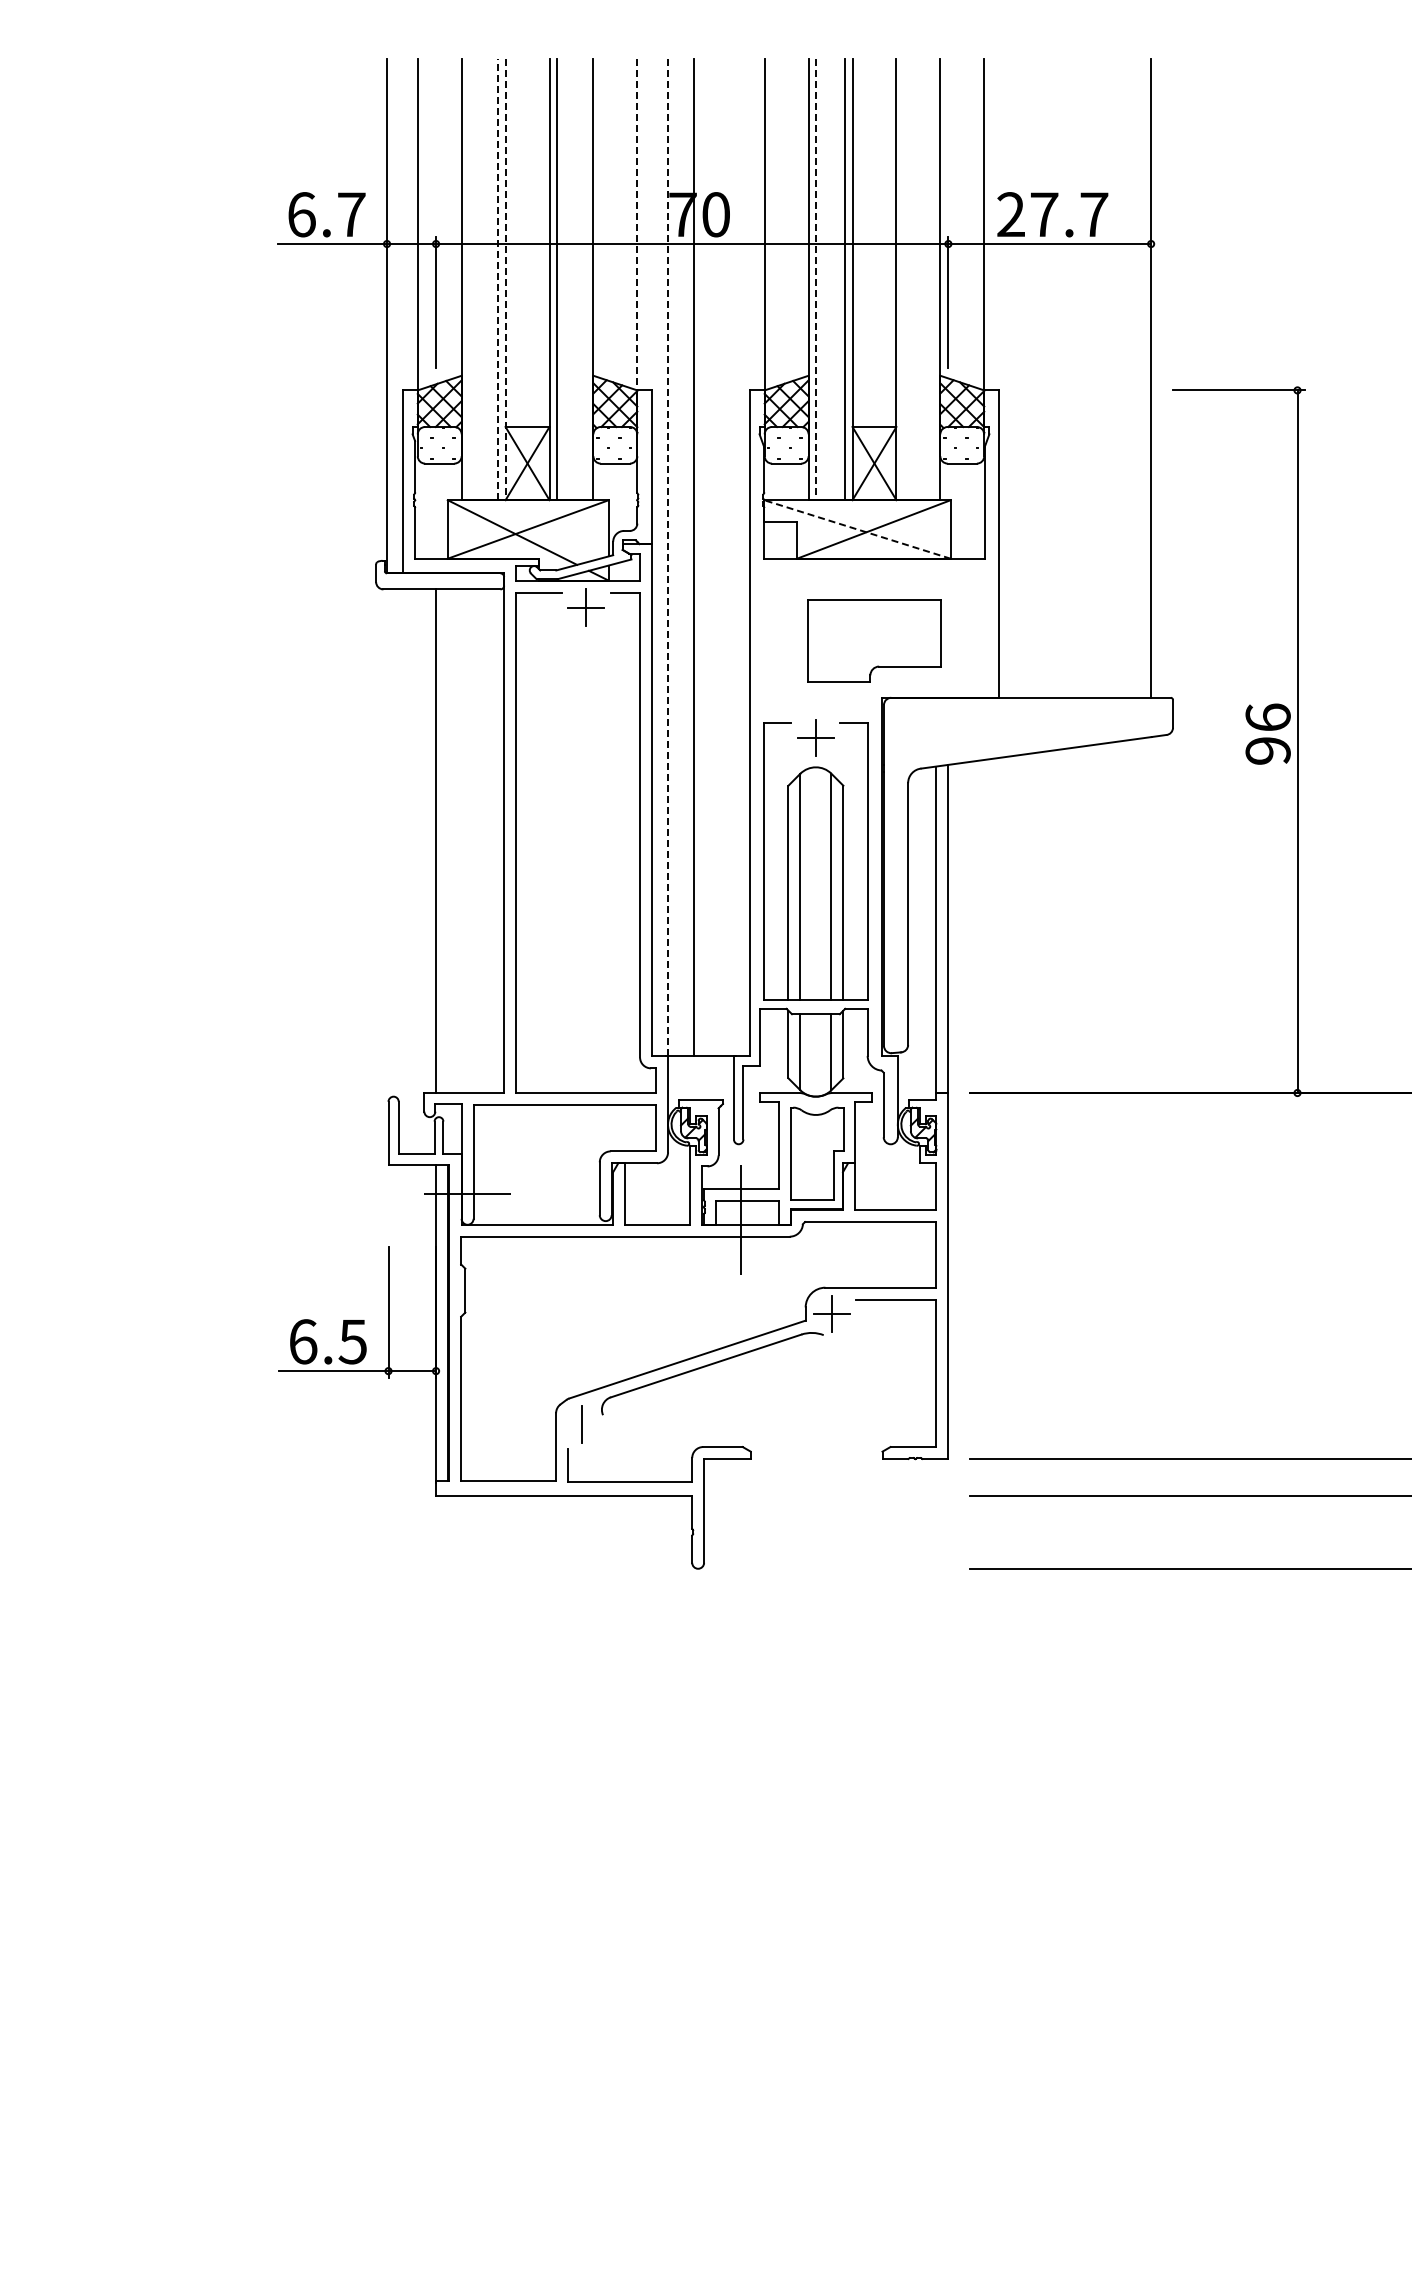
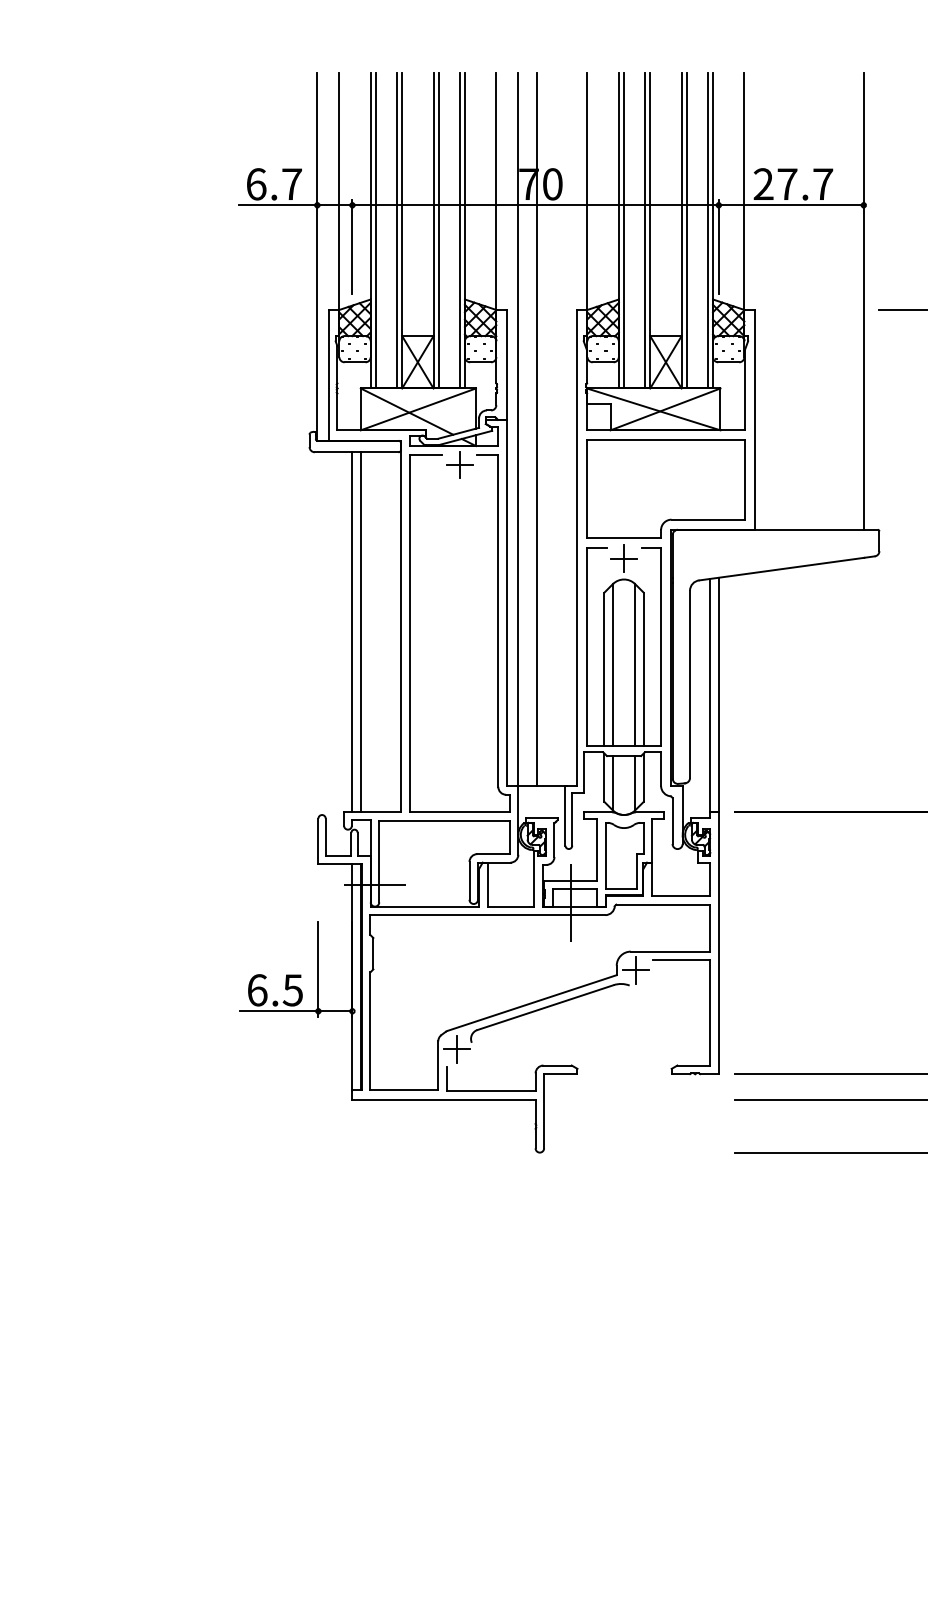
line: (637, 227) -> (496, 193), dashed -> solid
line: (469, 279) -> (376, 230), added
line: (498, 279) -> (397, 230), dashed -> solid
line: (586, 279) -> (460, 230), added
line: (903, 279) -> (686, 230), added
line: (933, 279) -> (708, 230), added
line: (505, 280) -> (402, 231), dashed -> solid
line: (815, 280) -> (623, 231), dashed -> solid
line: (857, 529) -> (653, 409), dashed -> solid
line: (668, 557) -> (518, 429), dashed -> solid
part: (874, 640) -> (665, 488), size x1.67
line: (448, 841) -> (361, 632), added
line: (582, 1424) -> (457, 1049), added

